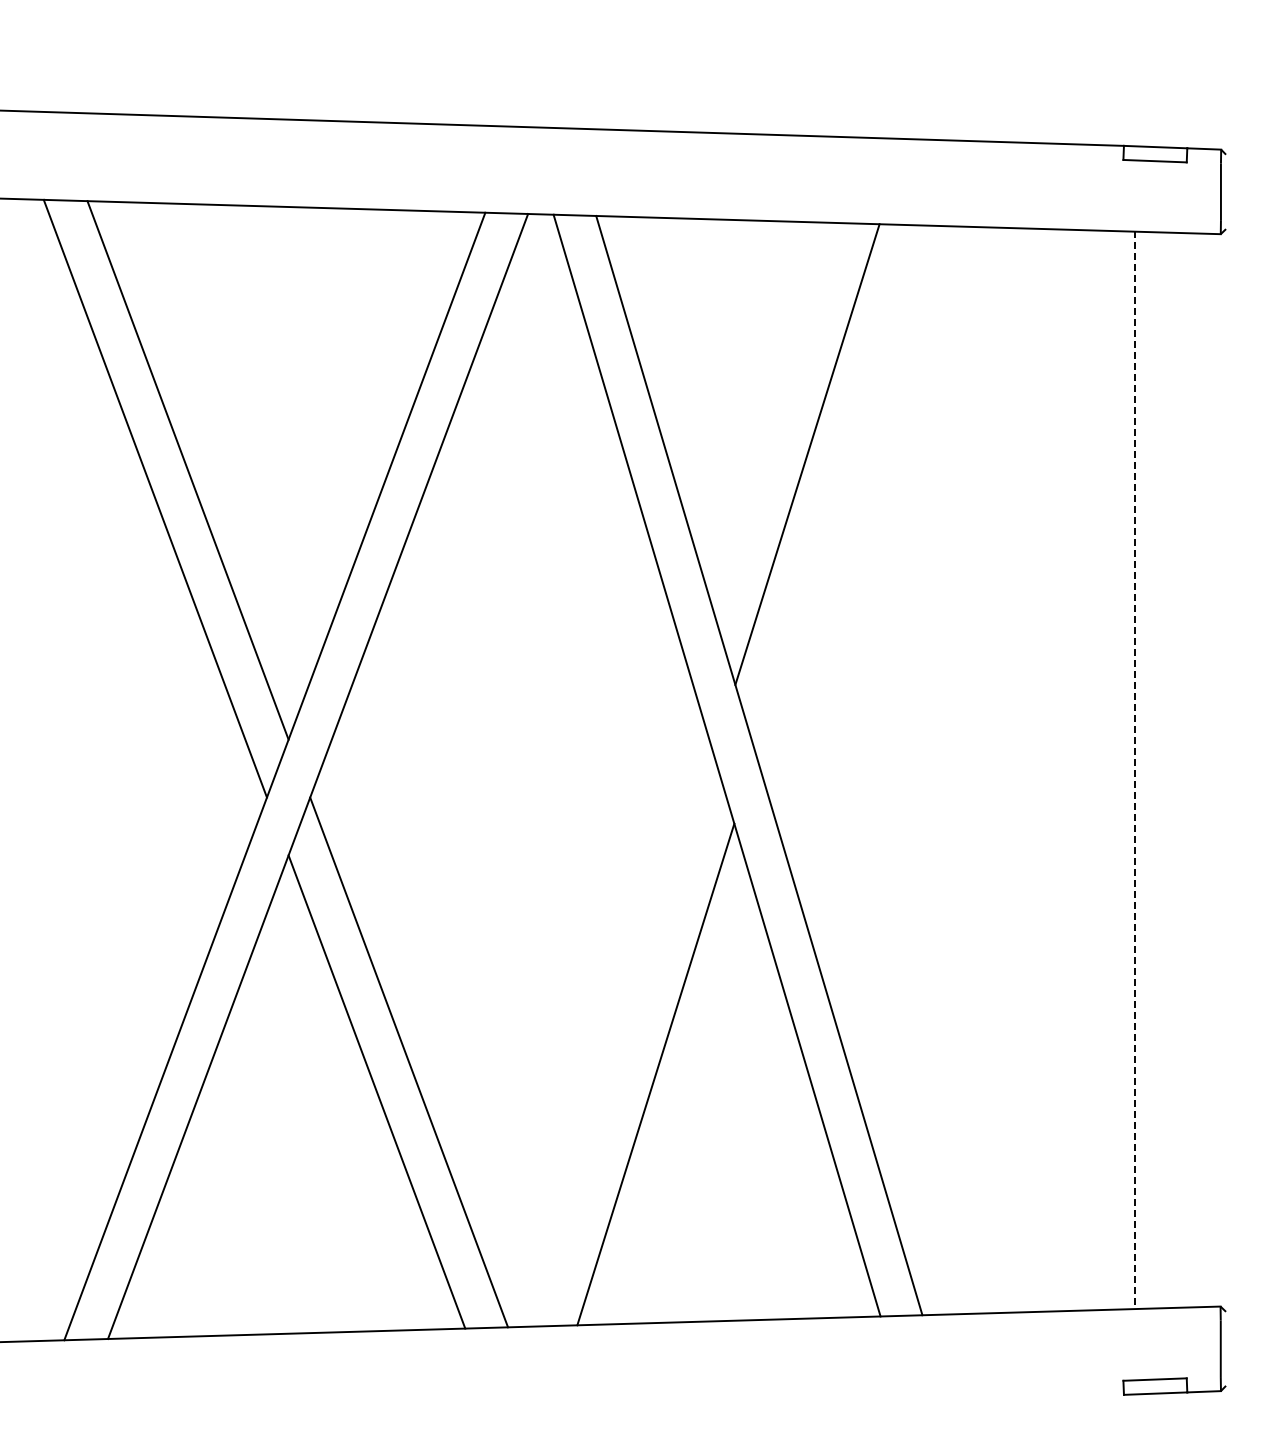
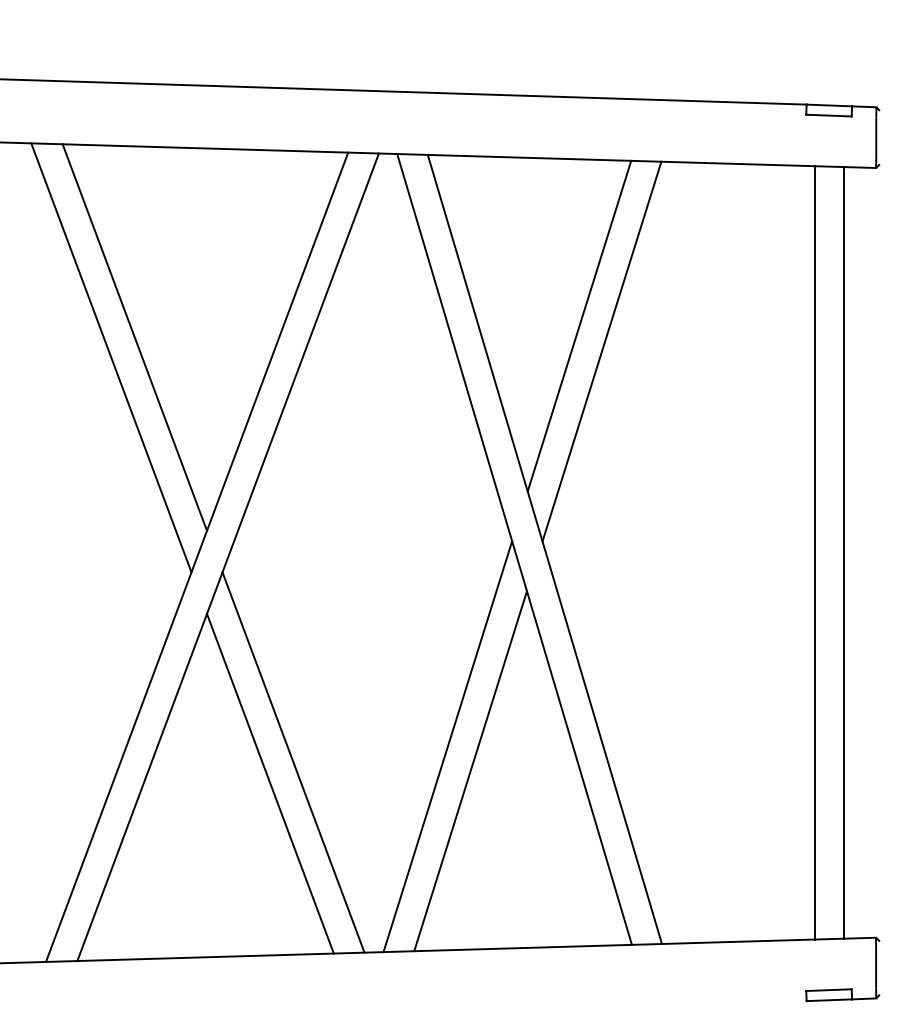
line: (838, 489) -> (601, 351), added
line: (1135, 770) -> (814, 552), dashed -> solid
line: (1175, 770) -> (843, 552), added
line: (623, 1040) -> (447, 746), added

